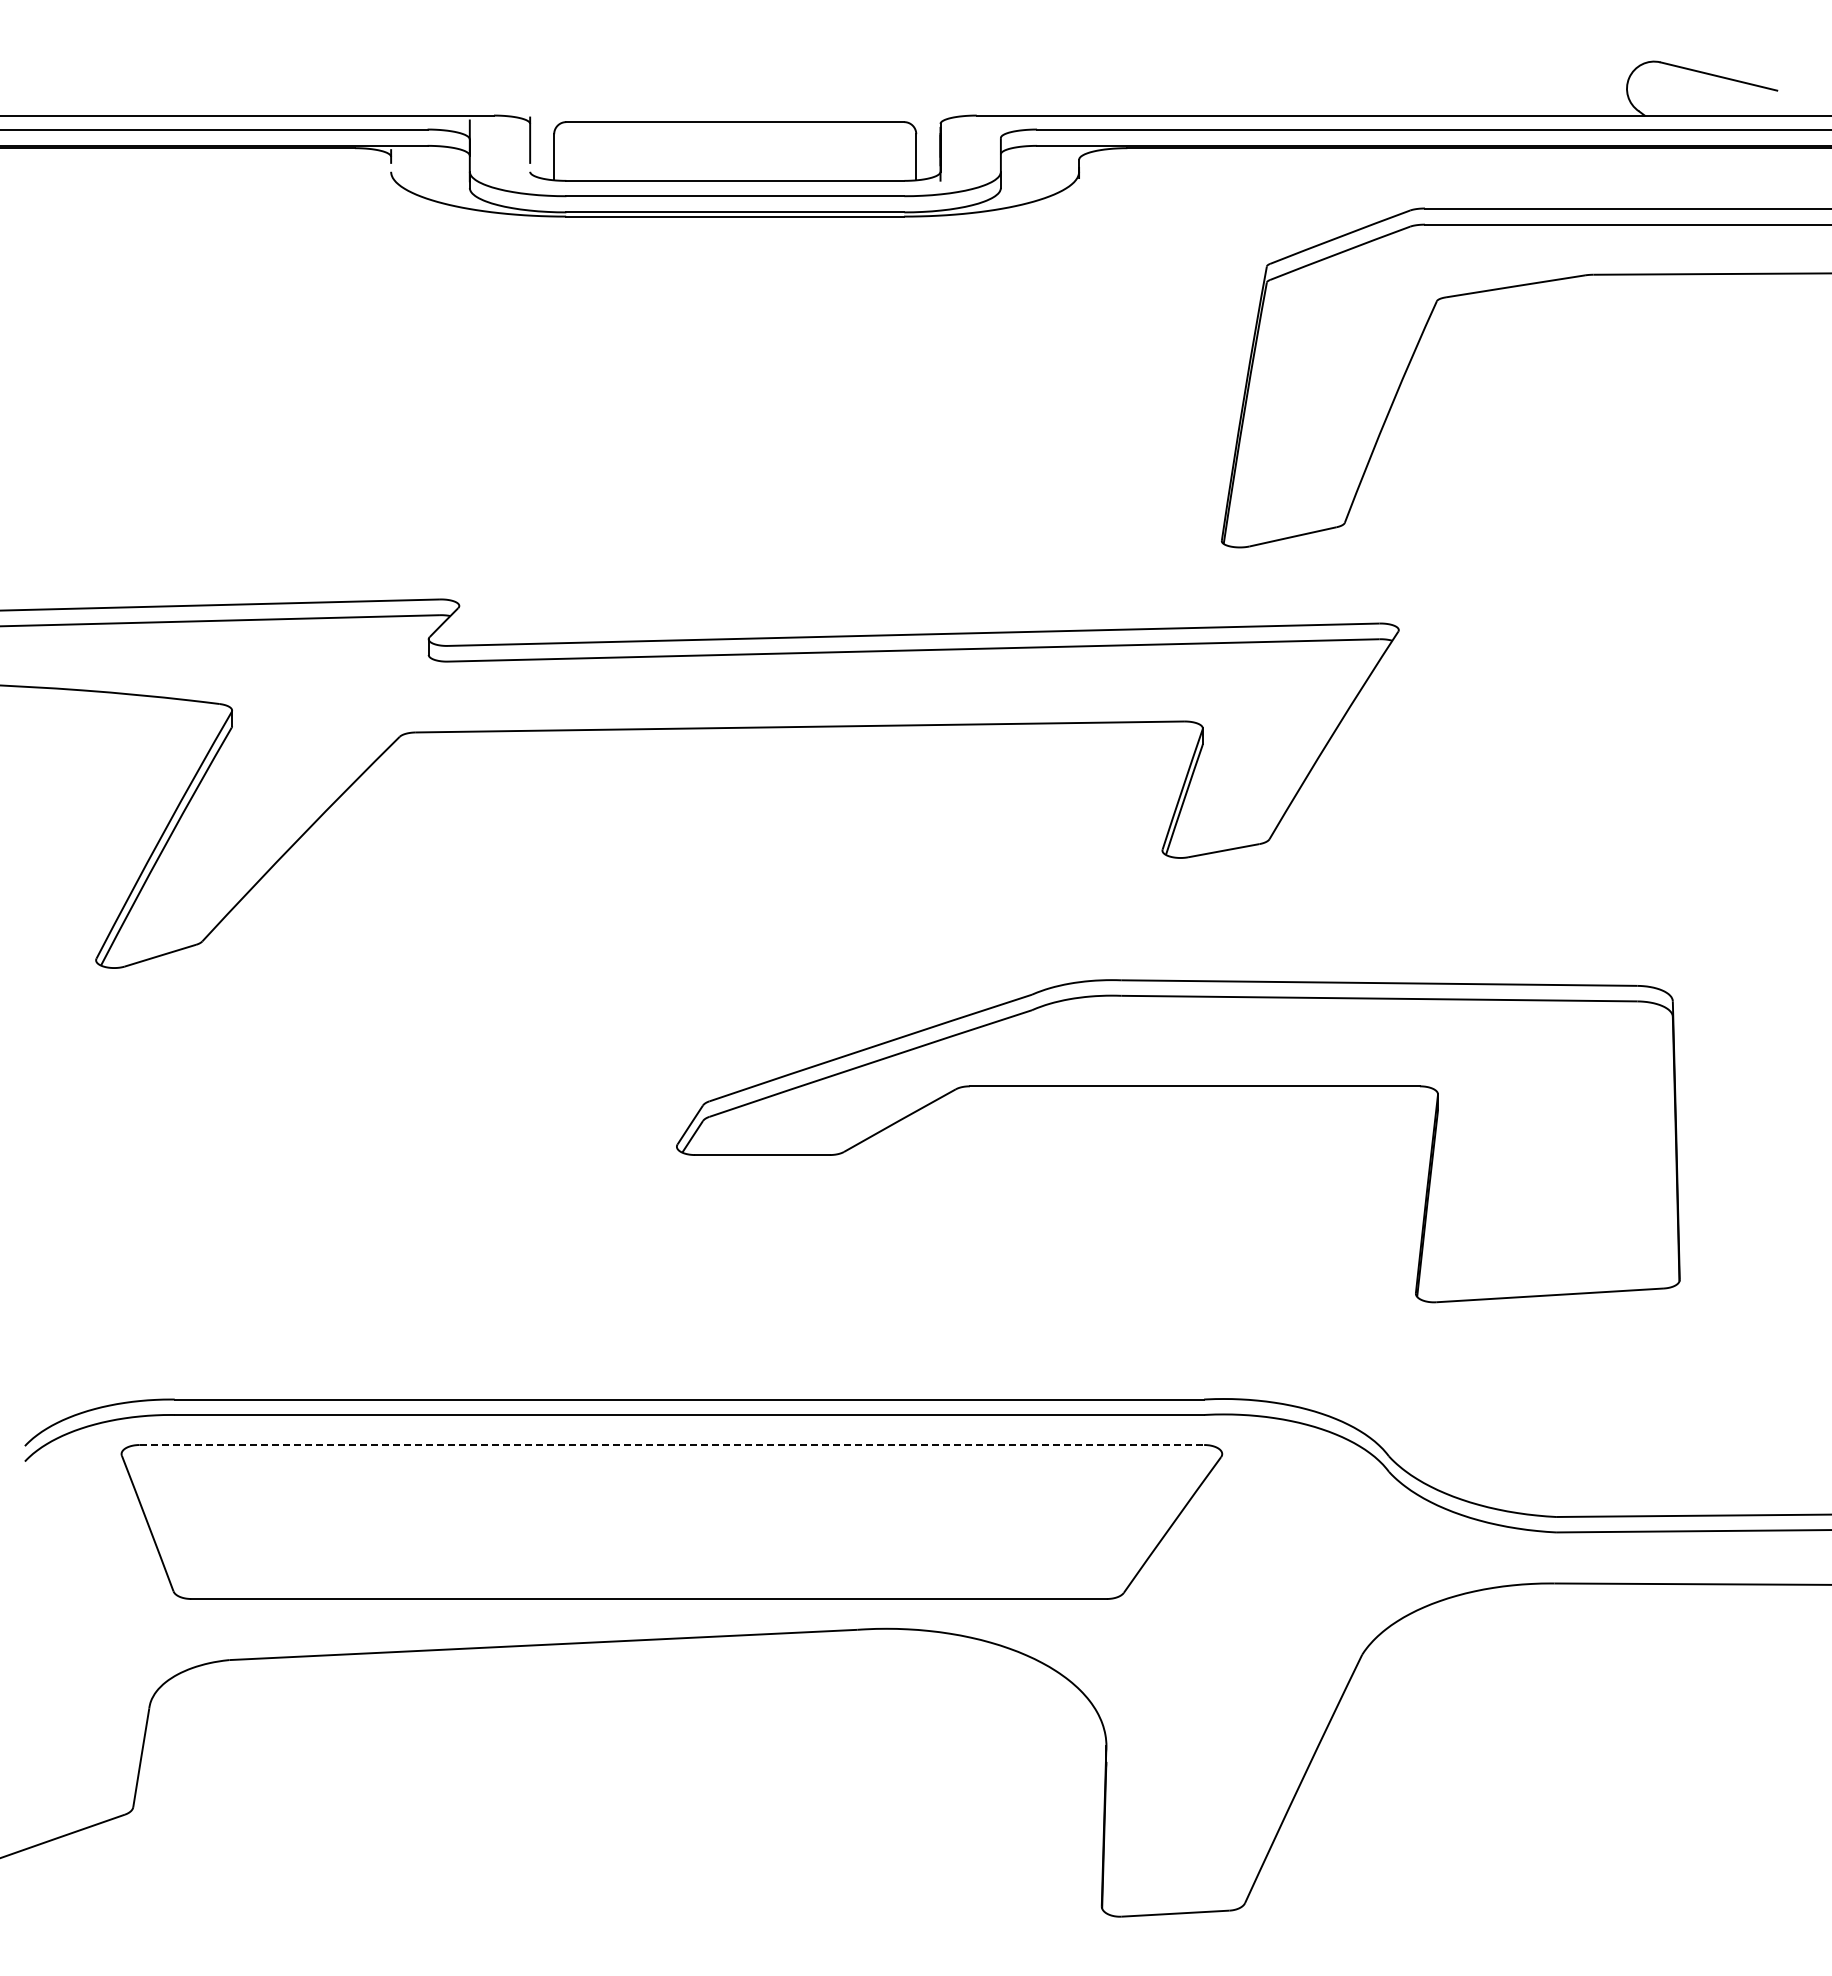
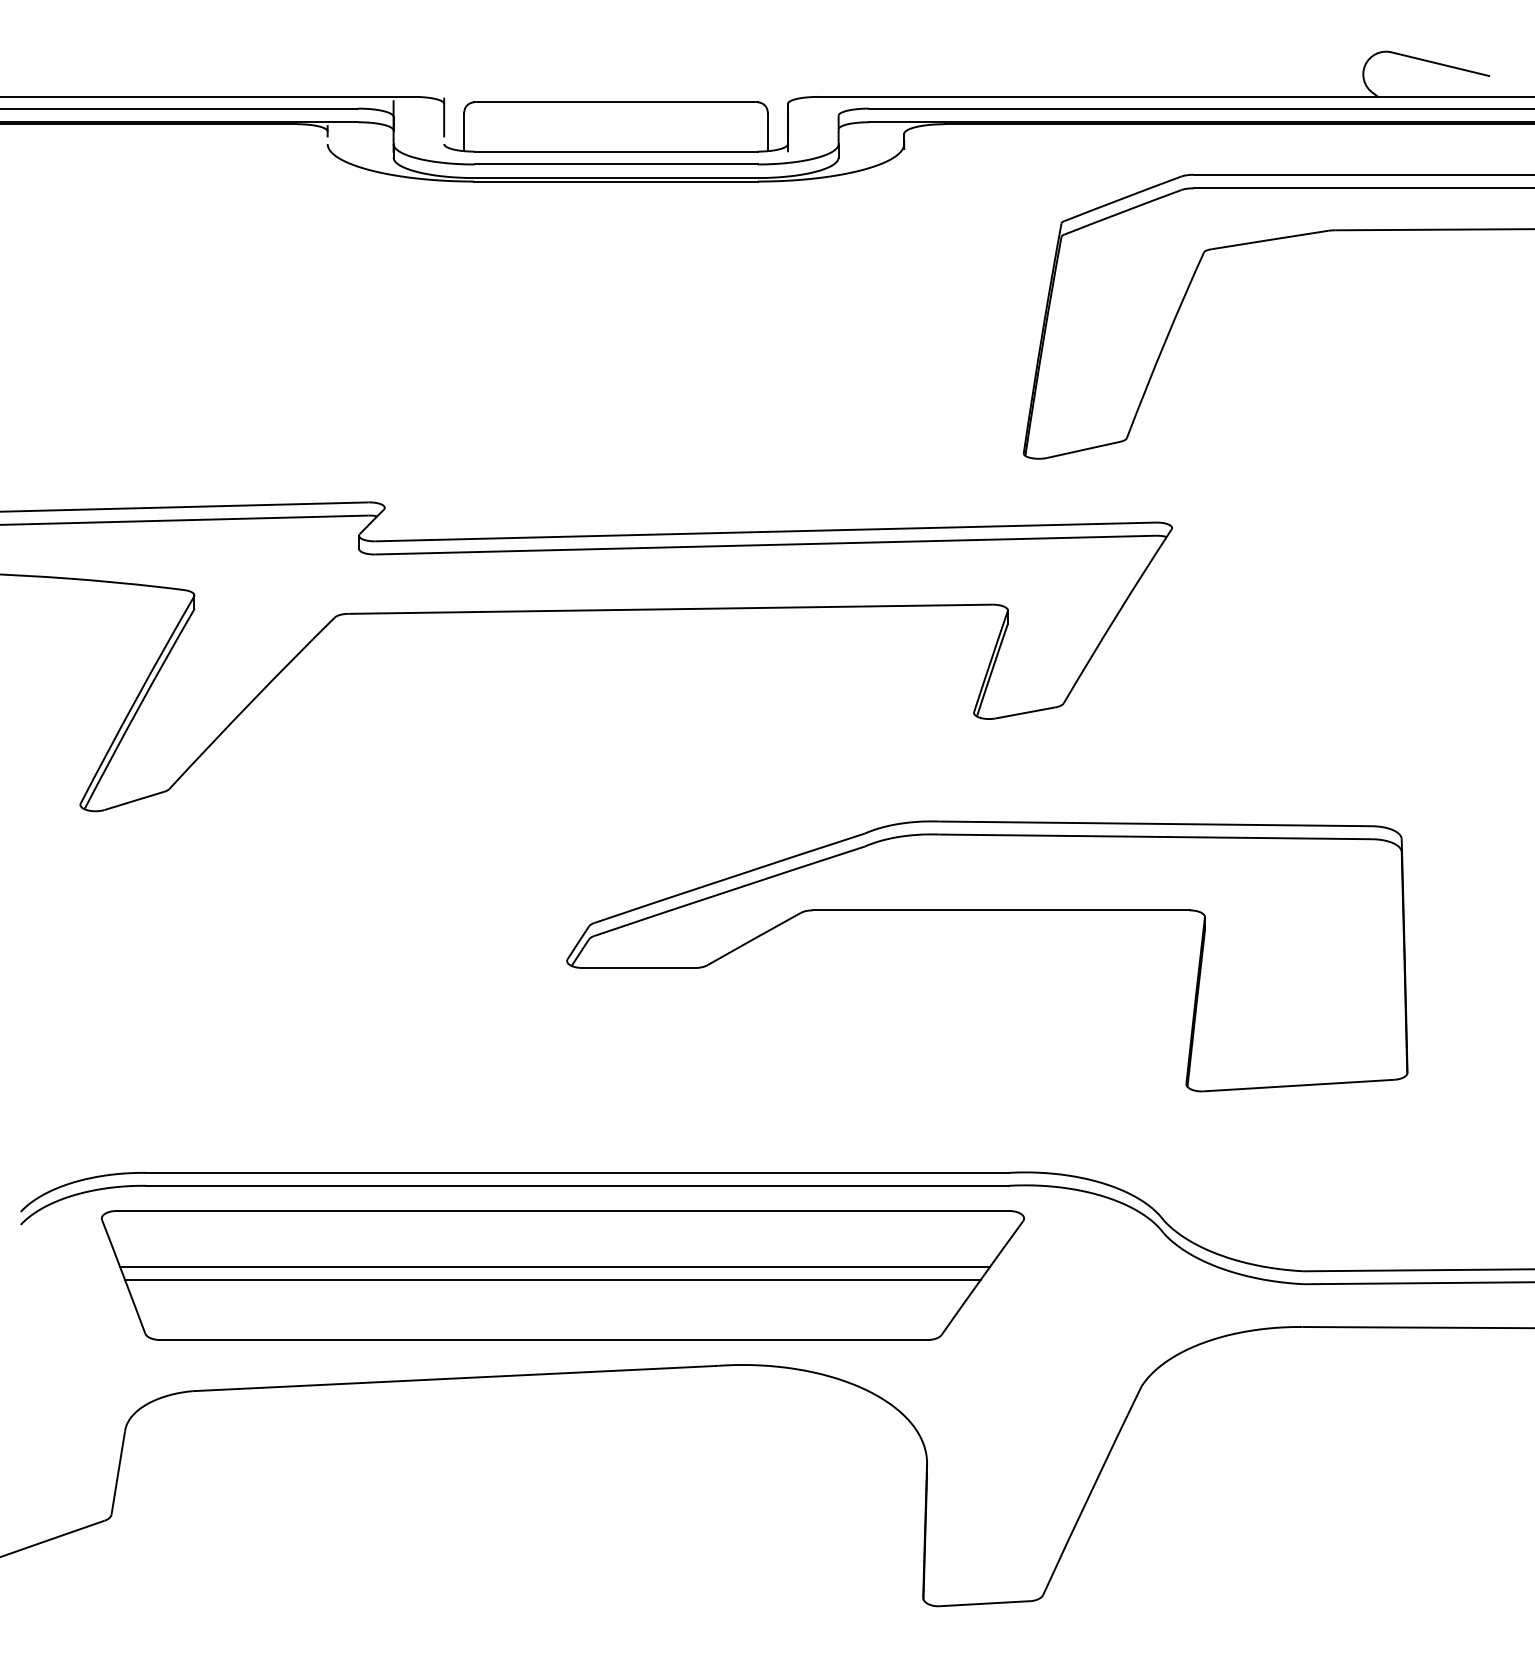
line: (672, 1445) -> (563, 1211), dashed -> solid
line: (662, 1511) -> (555, 1266), added
line: (659, 1527) -> (552, 1280), added

